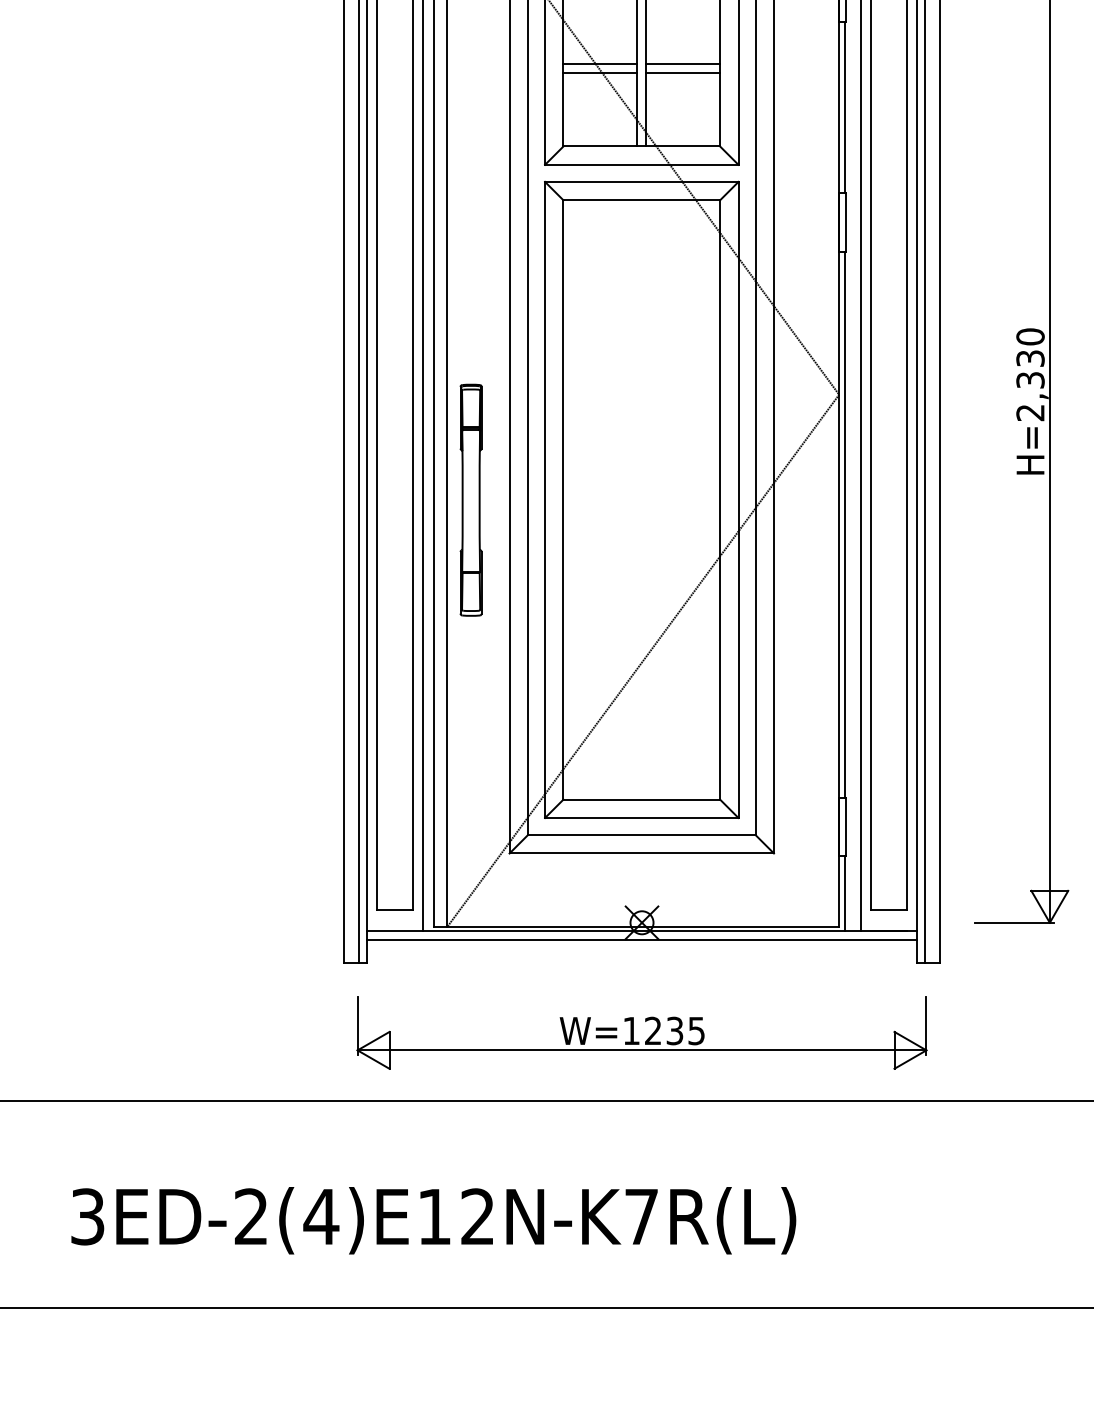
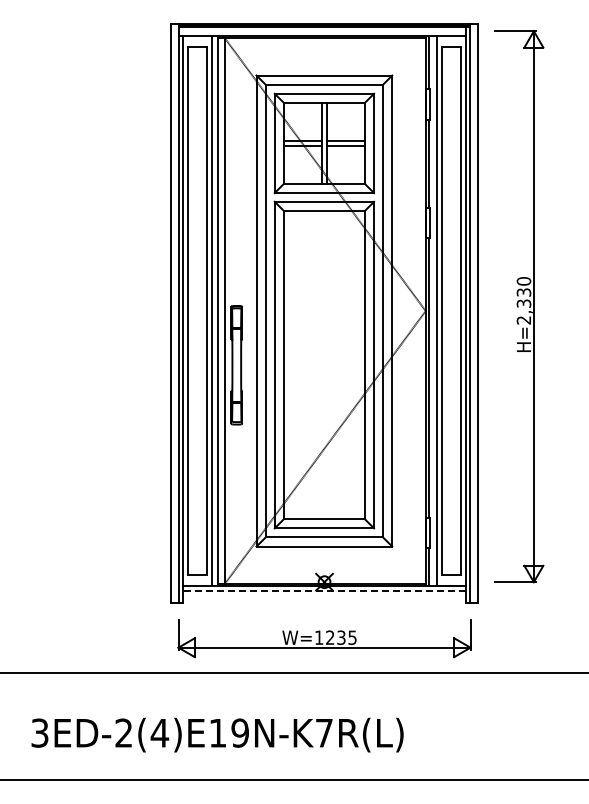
line: (641, 938) -> (324, 590), solid -> dashed
text: (476, 1215) -> (239, 732), 3ED-2(4)E12N-K7R(L) -> 3ED-2(4)E19N-K7R(L)

